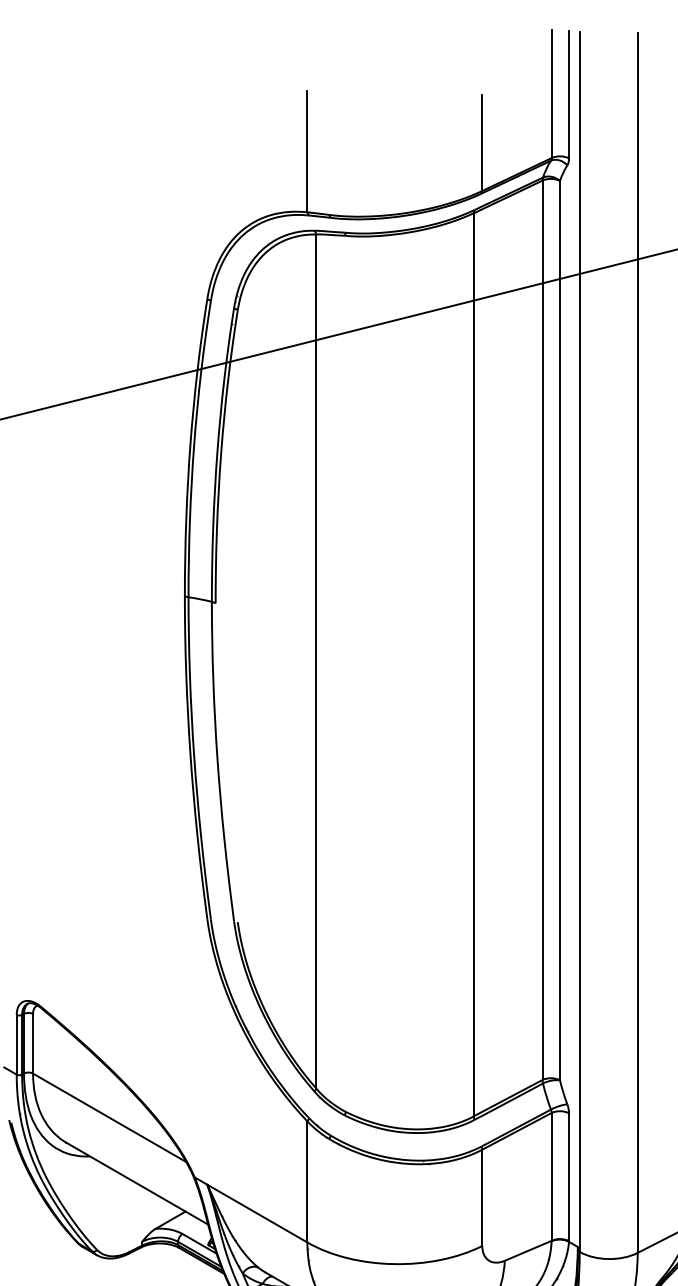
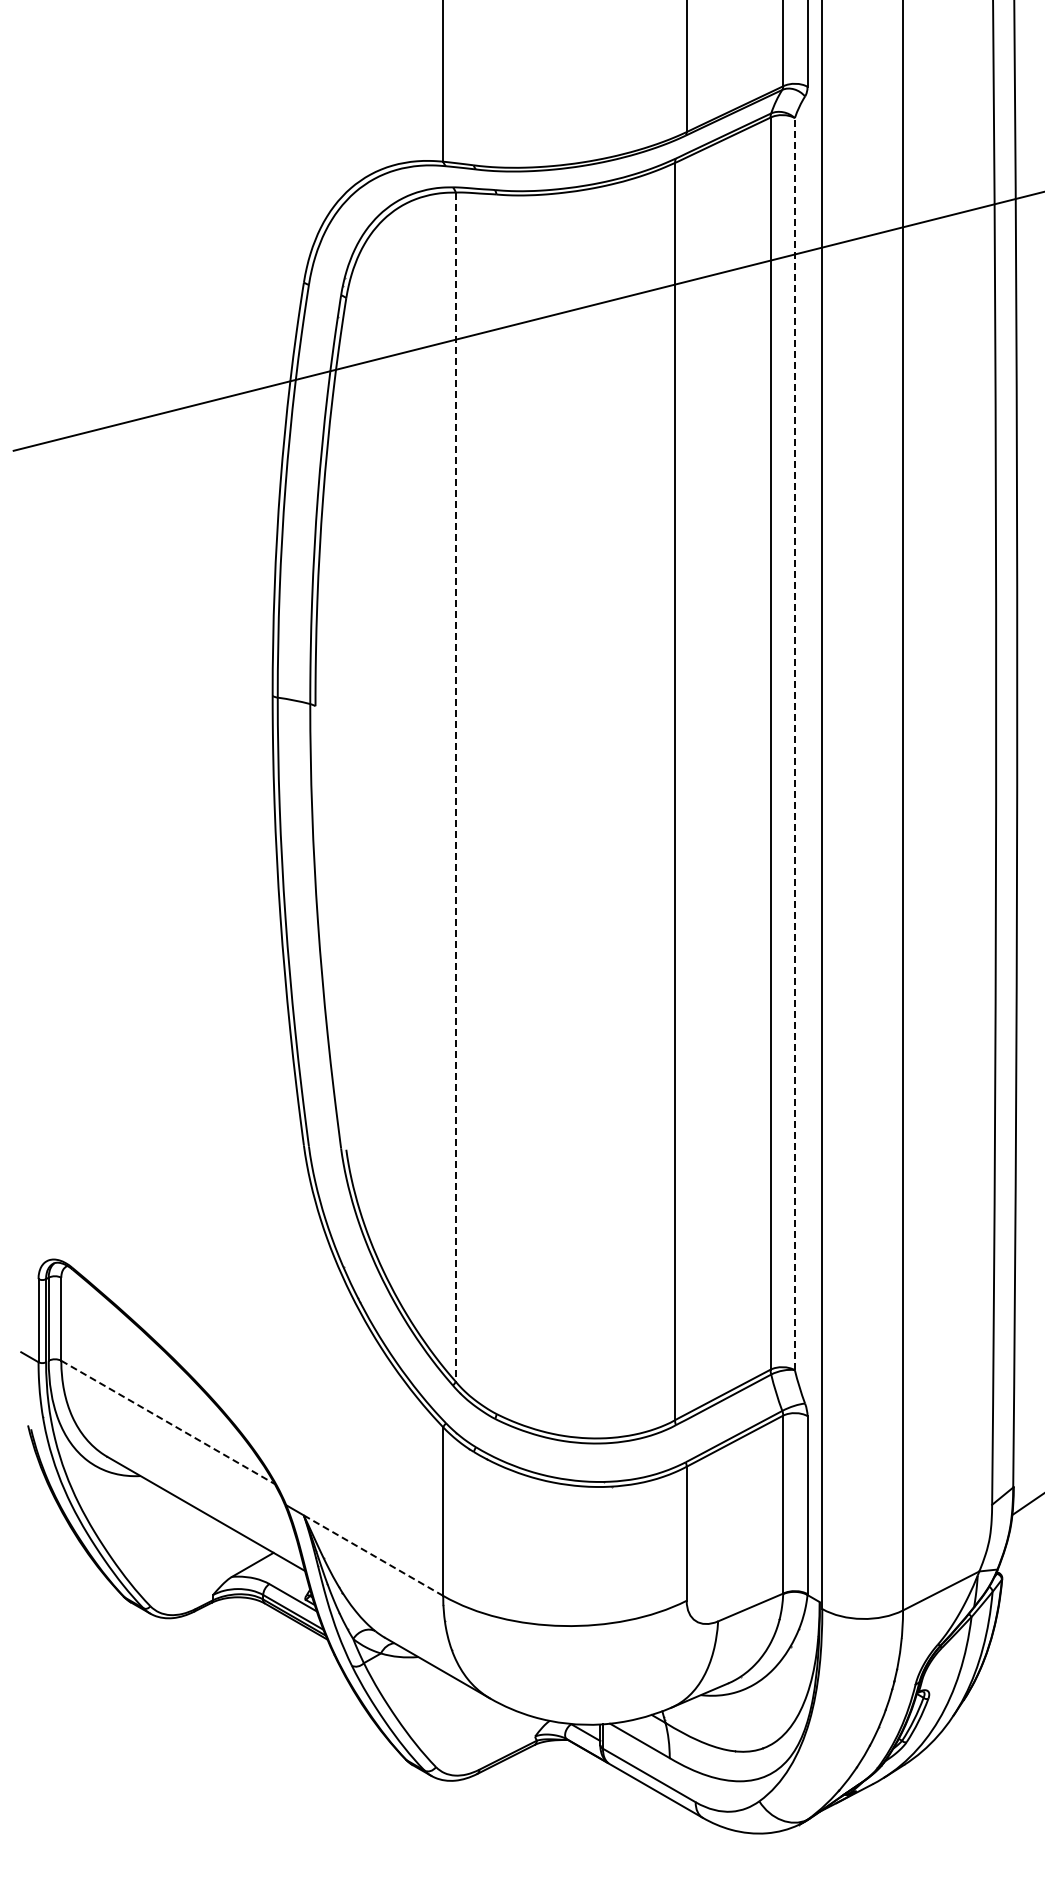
line: (559, 630) -> (794, 743), solid -> dashed
line: (316, 661) -> (455, 787), solid -> dashed
line: (110, 1117) -> (168, 1422), solid -> dashed
line: (257, 1213) -> (373, 1555), solid -> dashed

